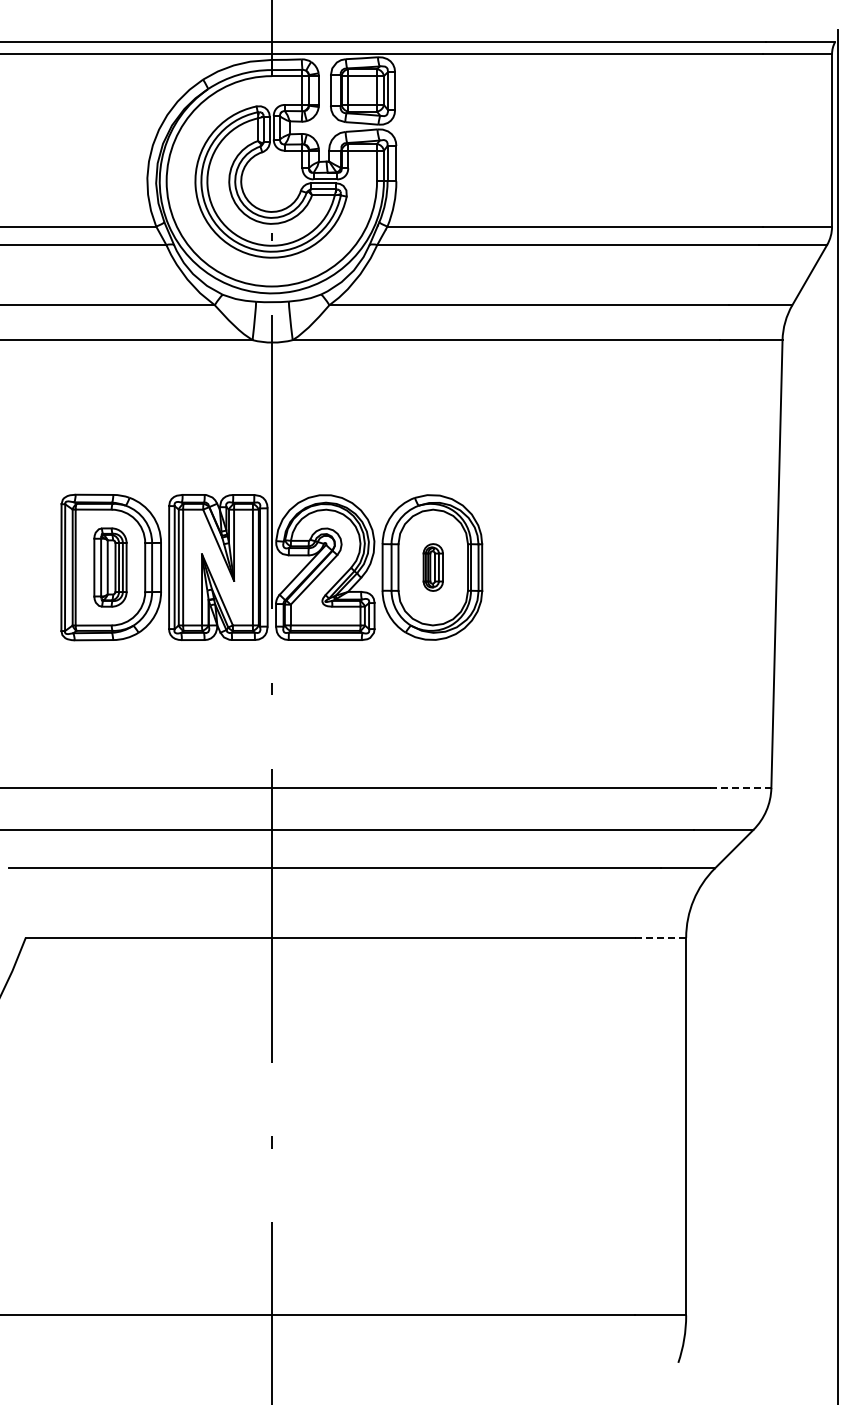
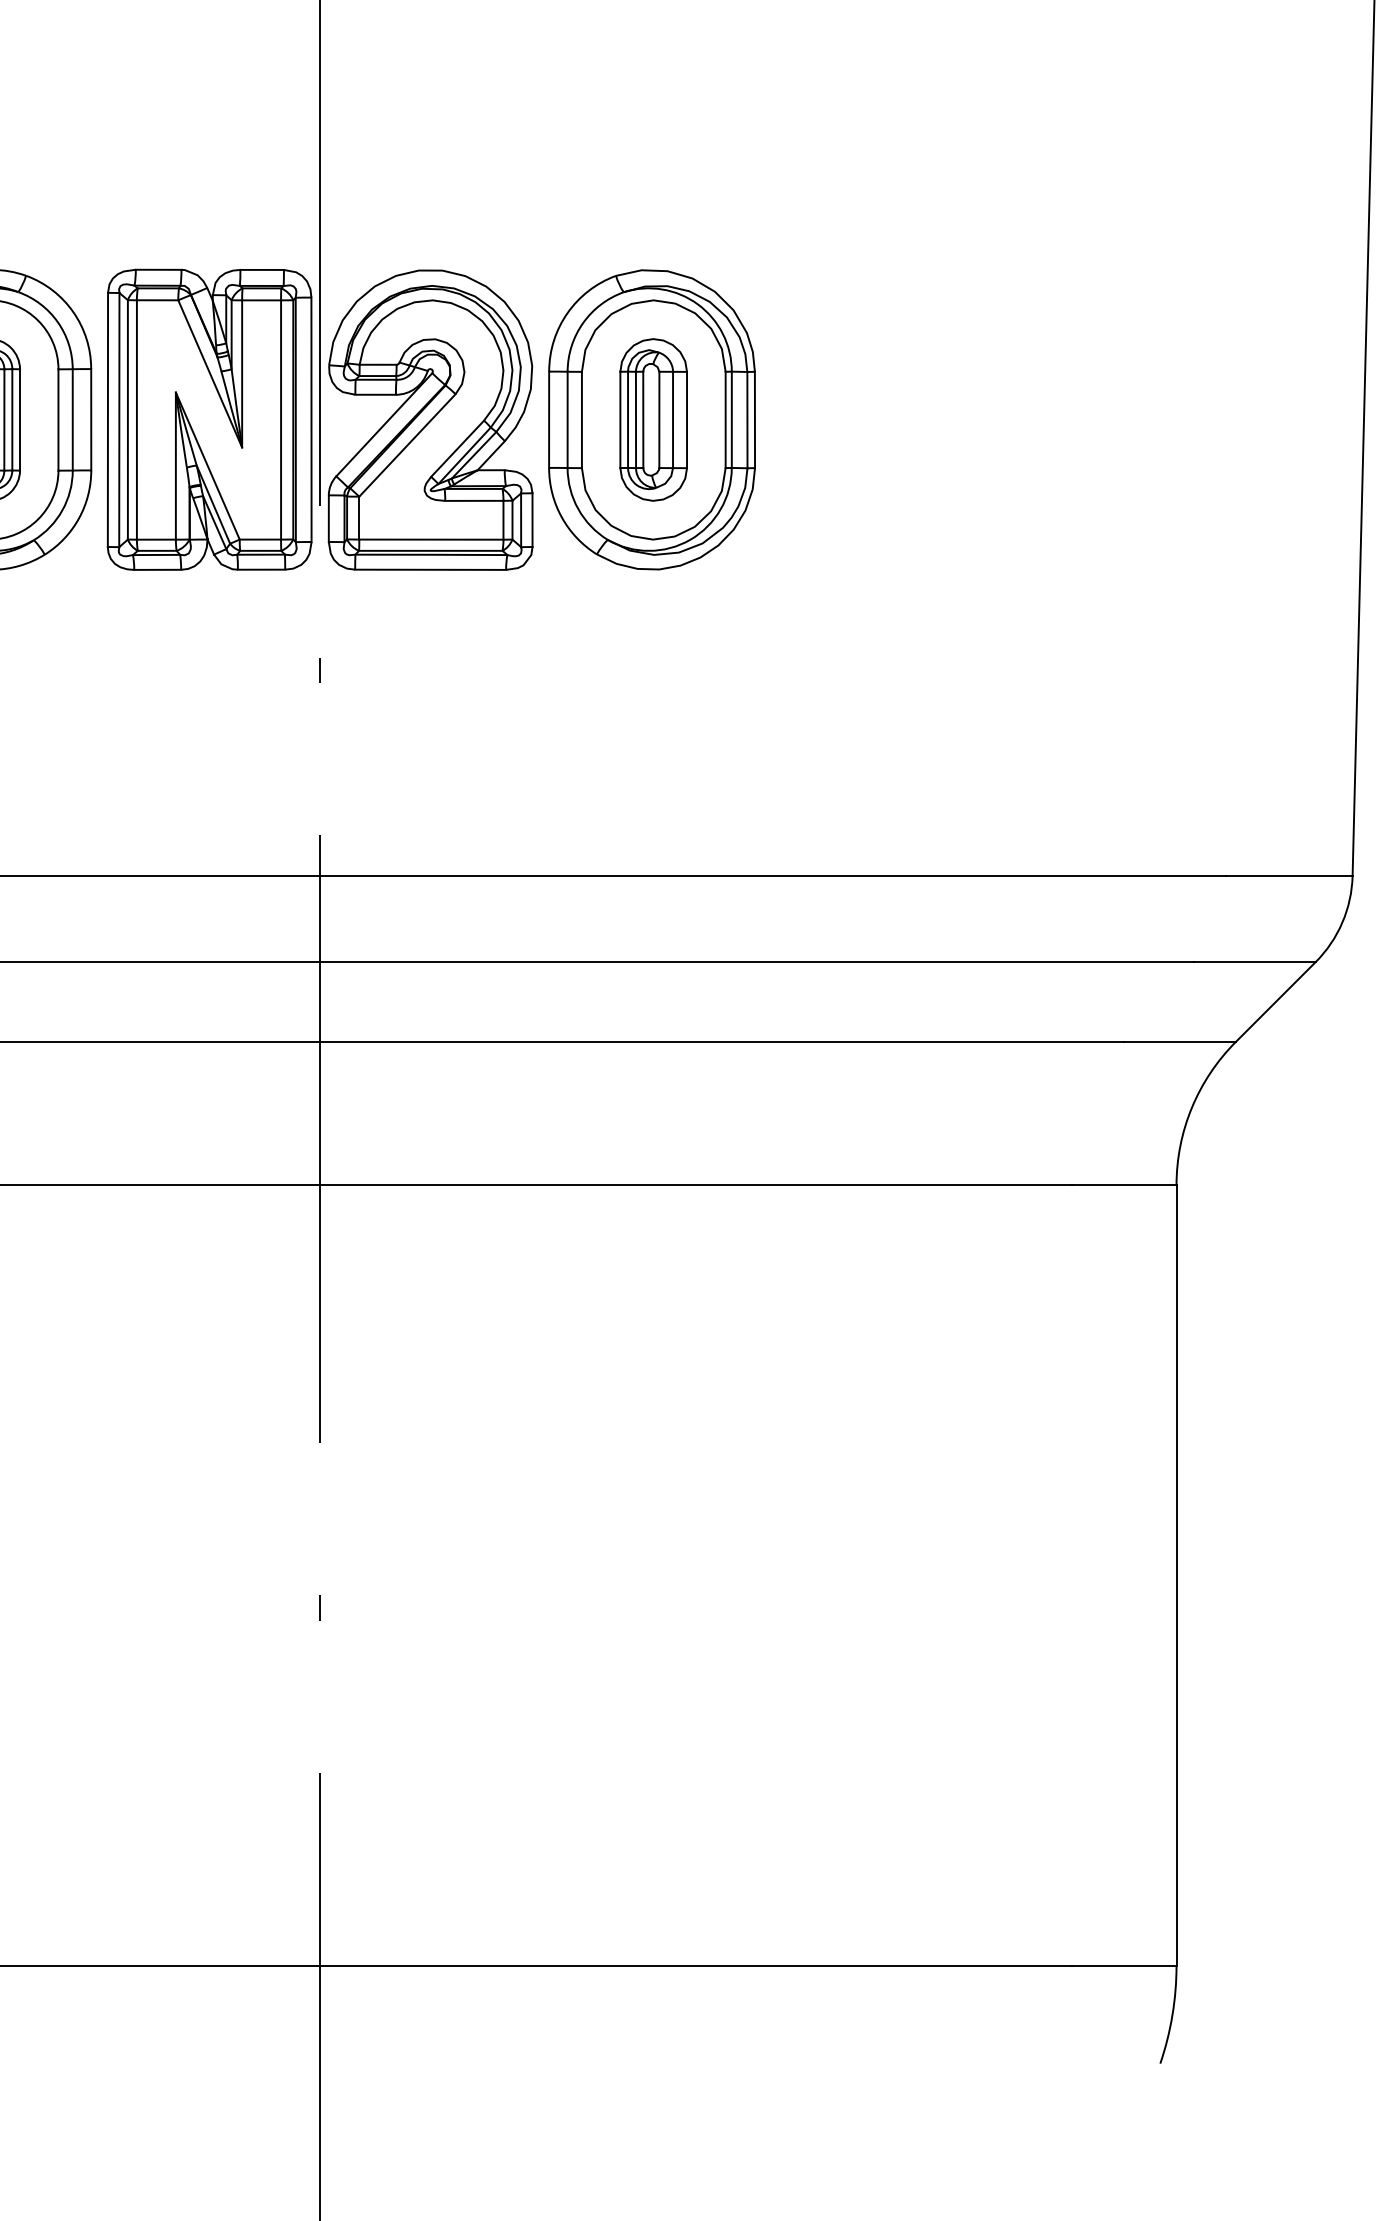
part: (433, 567) -> (654, 419), size x1.67
line: (740, 788) -> (1288, 876), dashed -> solid
line: (661, 937) -> (1125, 1184), dashed -> solid

